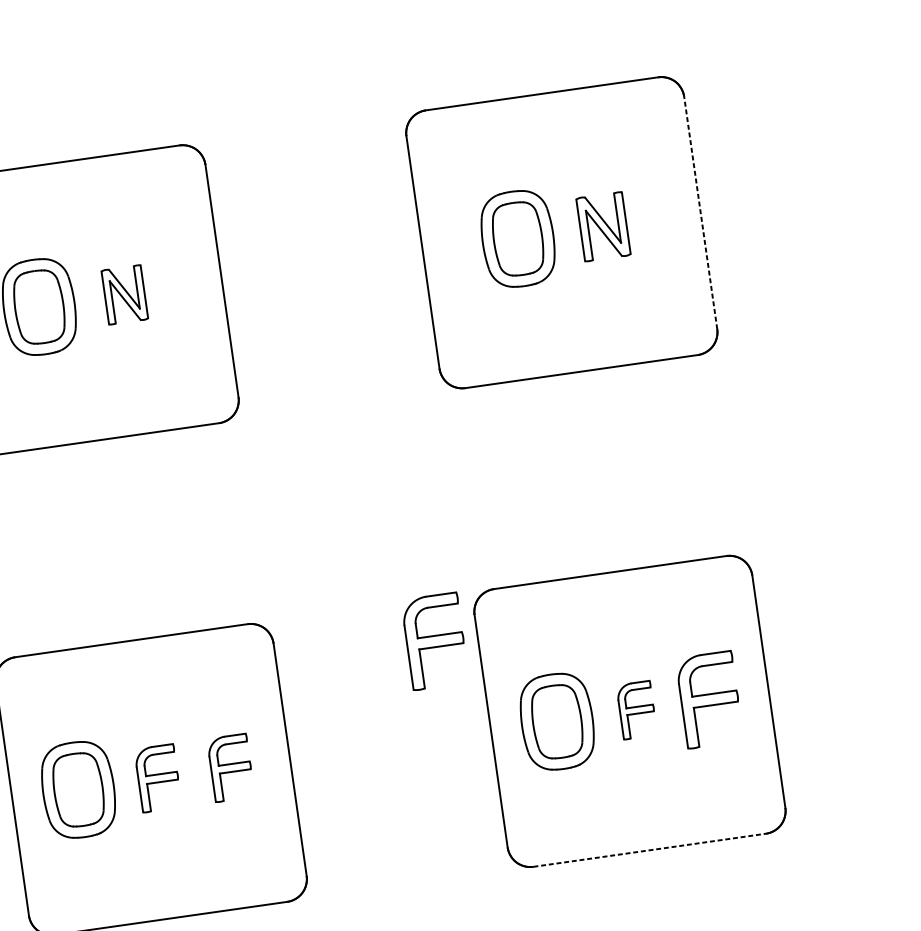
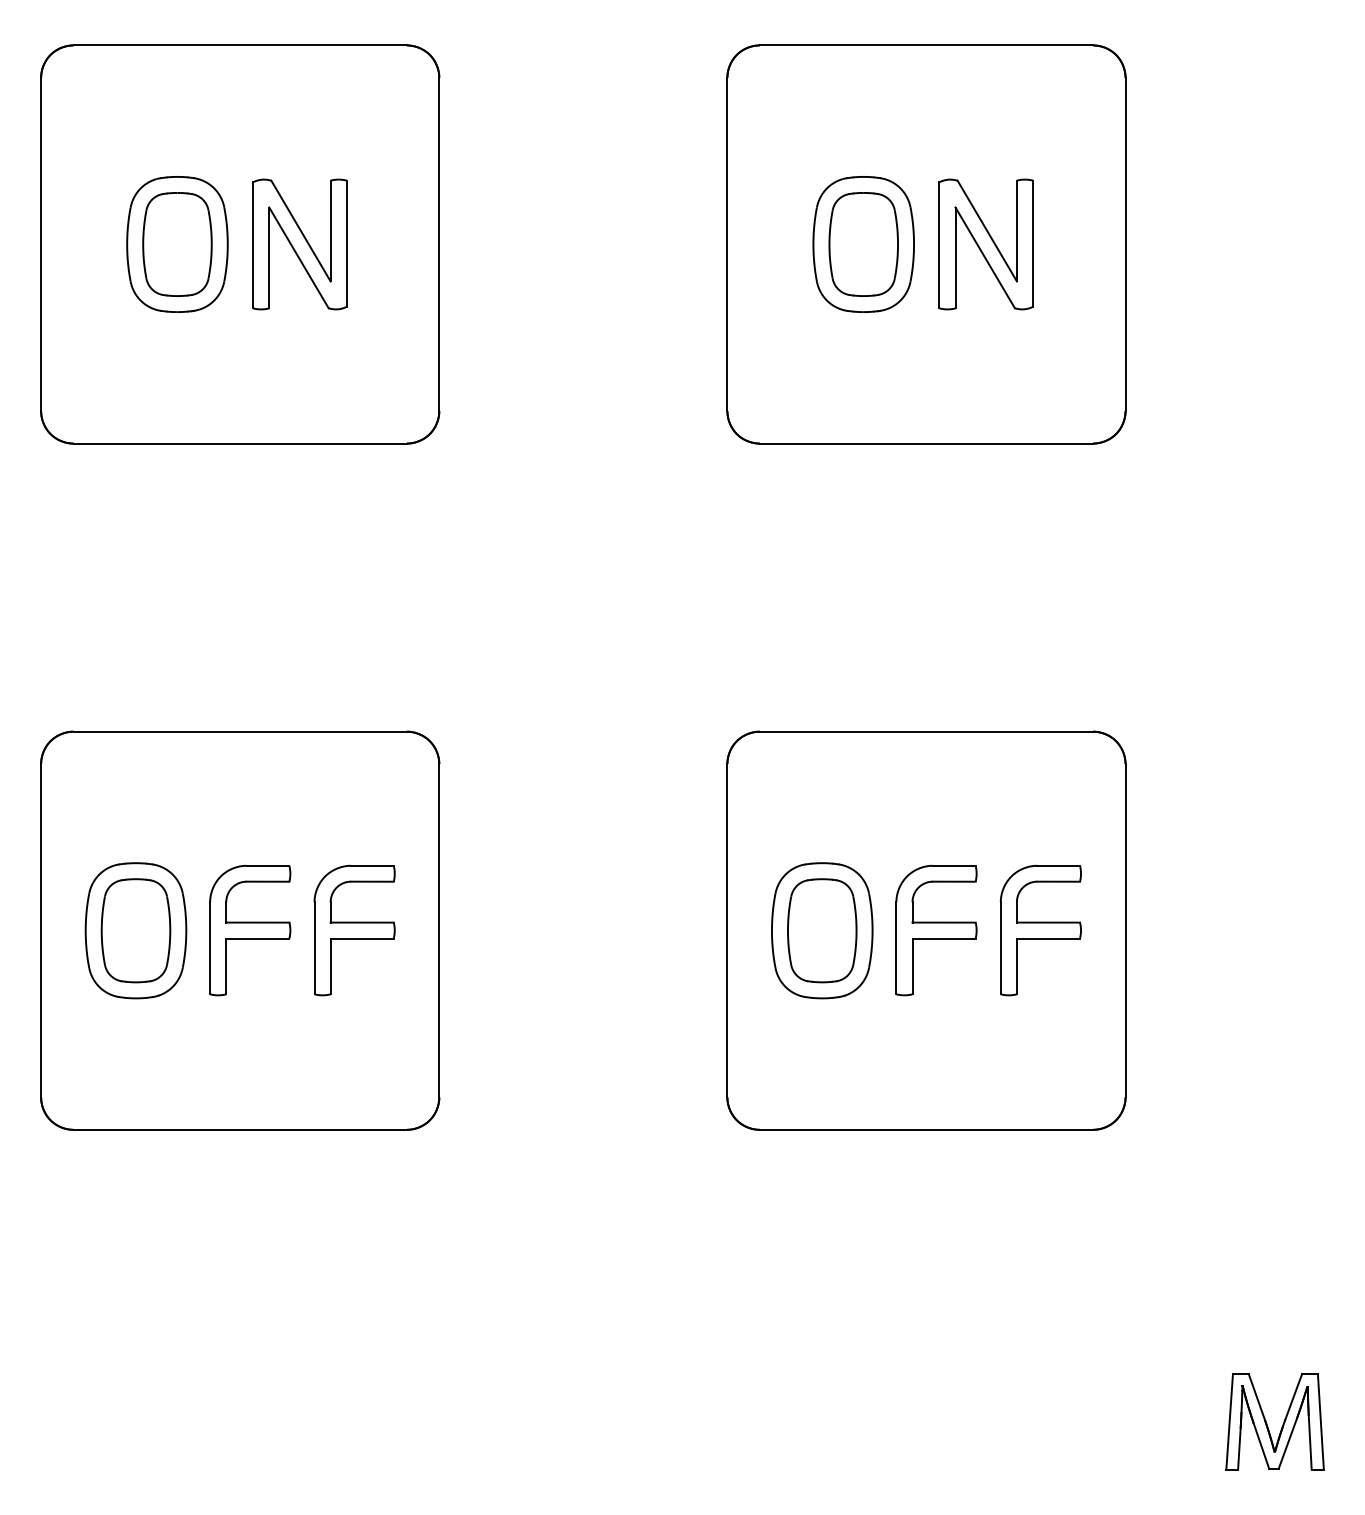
line: (700, 212) -> (1125, 244), dashed -> solid
part: (603, 226) -> (985, 244), size x1.43
part: (124, 294) -> (299, 244), size x1.67
part: (435, 641) -> (666, 793), removed
part: (636, 710) -> (936, 930), size x1.67
part: (230, 768) -> (354, 930), size x1.43
part: (158, 778) -> (250, 930), size x1.43
line: (649, 850) -> (926, 1129), dashed -> solid

